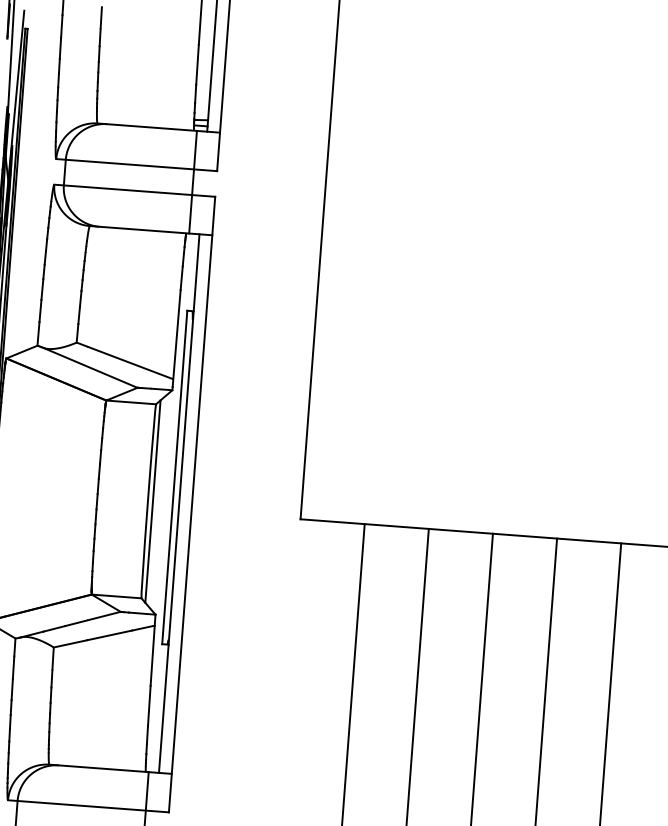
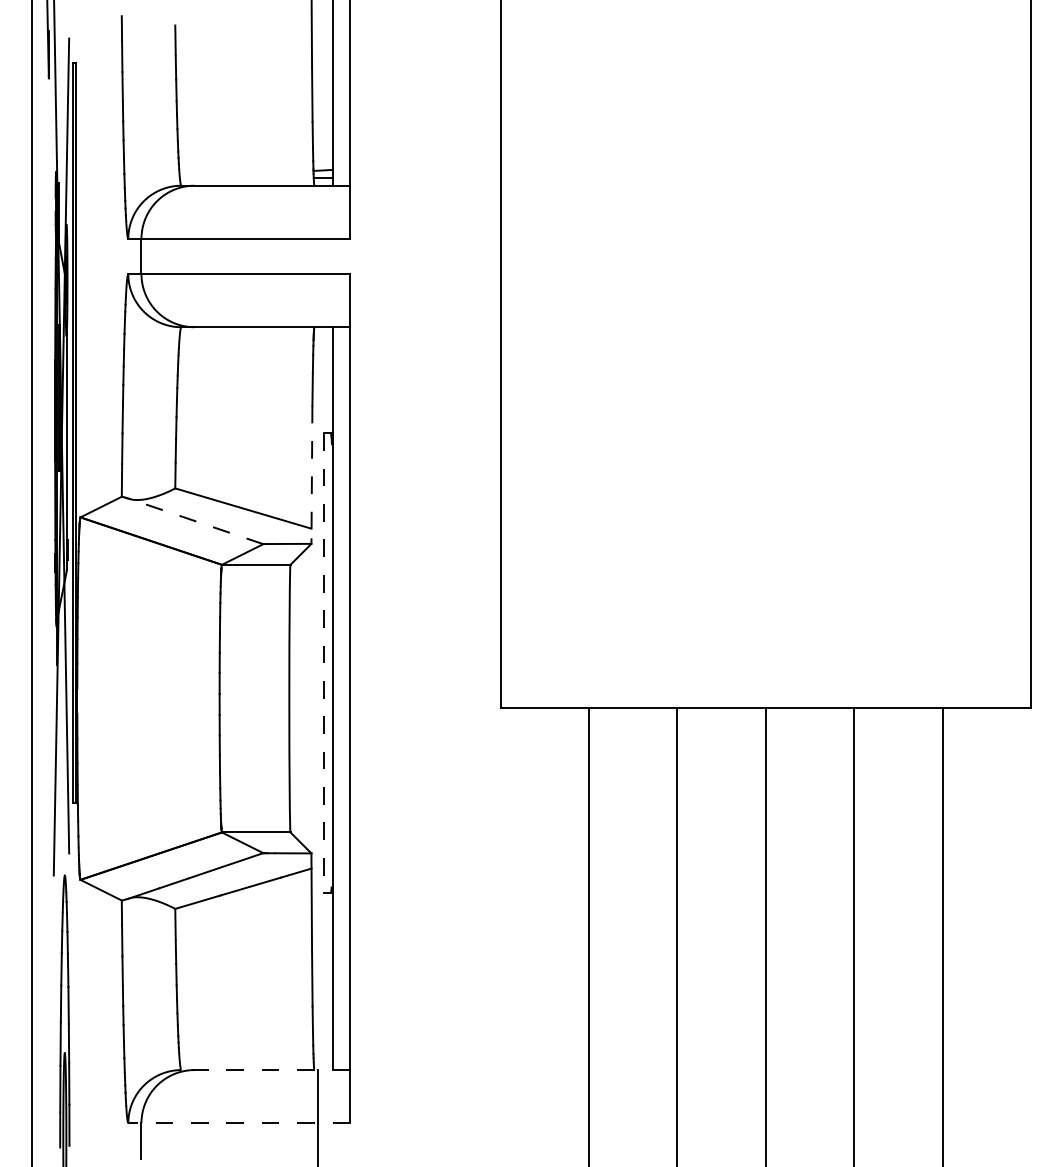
line: (193, 182) -> (318, 256), removed
line: (176, 338) -> (311, 472), solid -> dashed
line: (89, 367) -> (195, 521), solid -> dashed
line: (174, 477) -> (323, 663), solid -> dashed
line: (153, 501) -> (296, 698), removed
line: (110, 769) -> (265, 1070), solid -> dashed
line: (88, 806) -> (239, 1123), solid -> dashed

